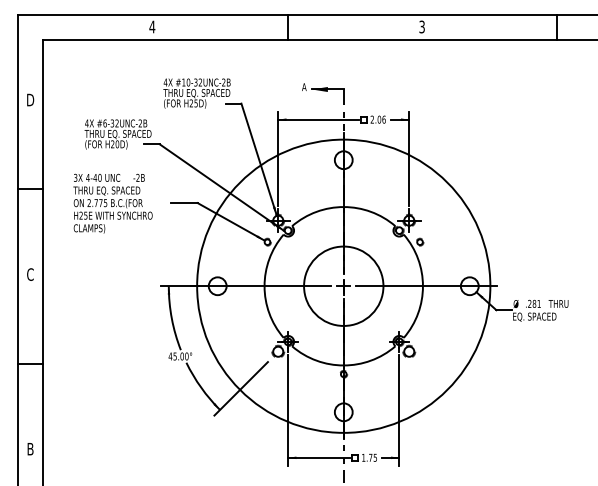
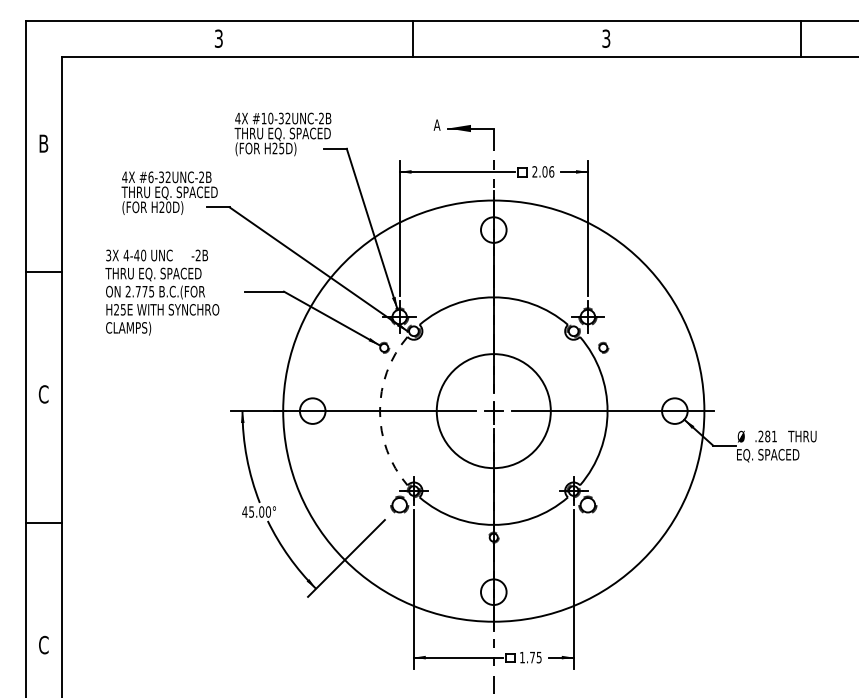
text: (152, 26) -> (219, 38), 4 -> 3
text: (30, 100) -> (43, 144), D -> B
arc: (264, 286) -> (379, 411), solid -> dashed
text: (30, 448) -> (43, 644), B -> C

